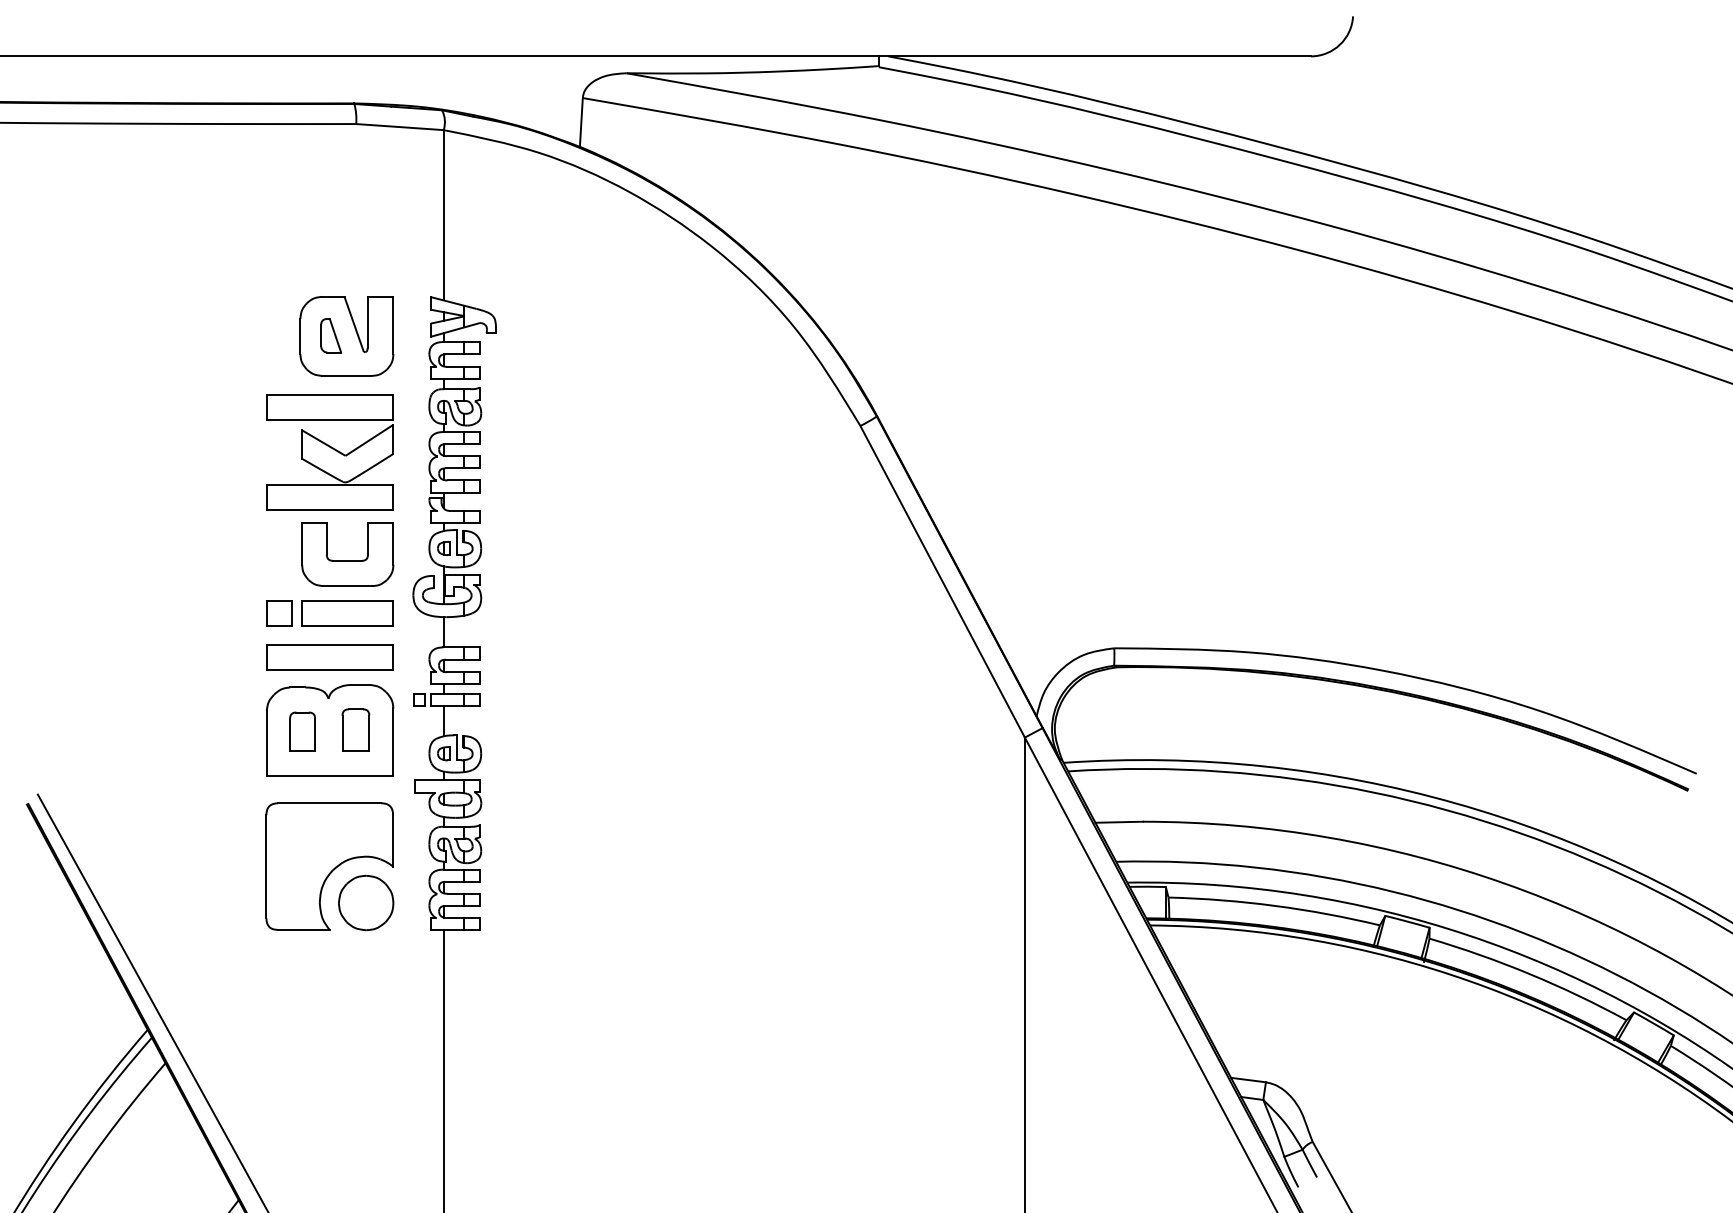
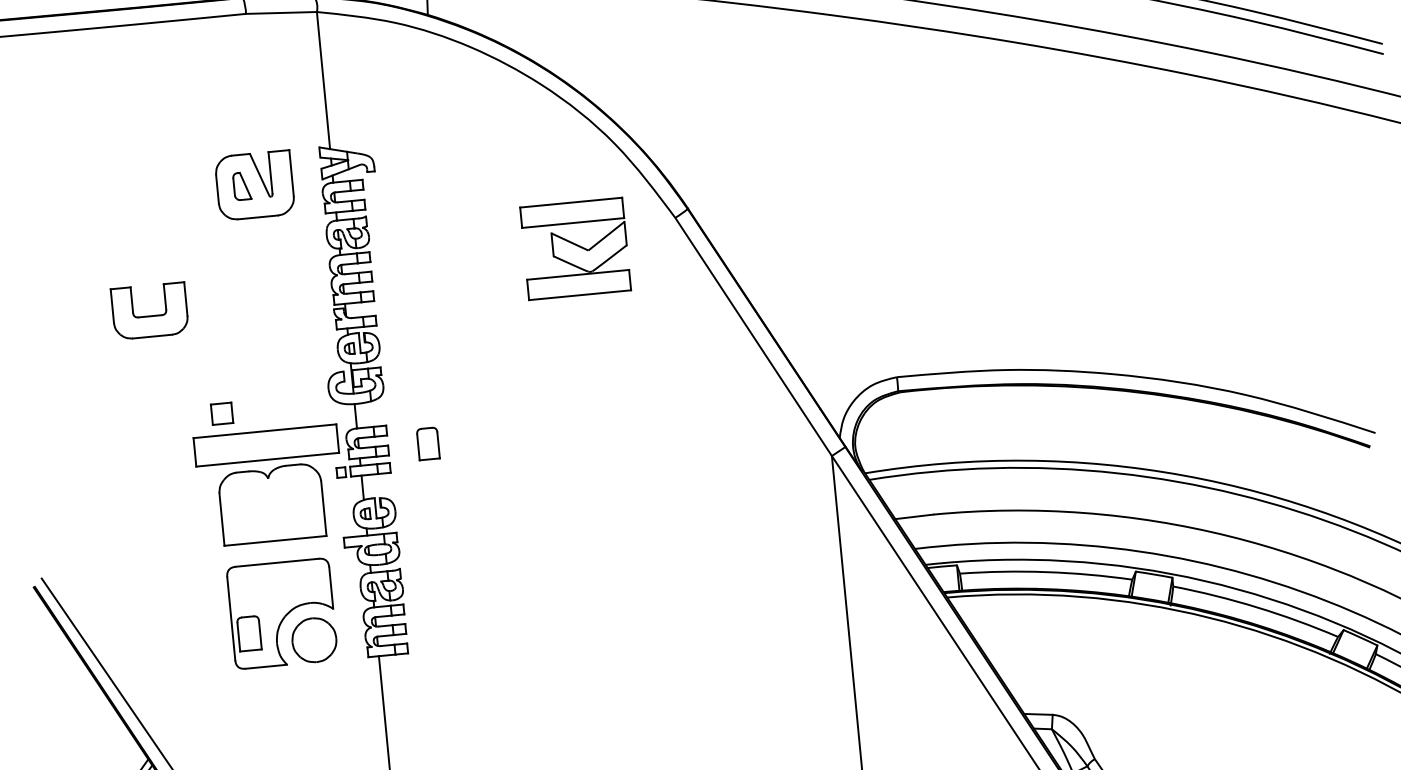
part: (329, 452) -> (575, 249), moved
part: (347, 554) -> (149, 311), moved
part: (347, 613) -> (276, 408), removed
part: (329, 657) -> (265, 445), size x1.4
part: (355, 729) -> (248, 633), moved
part: (302, 731) -> (428, 443), moved

